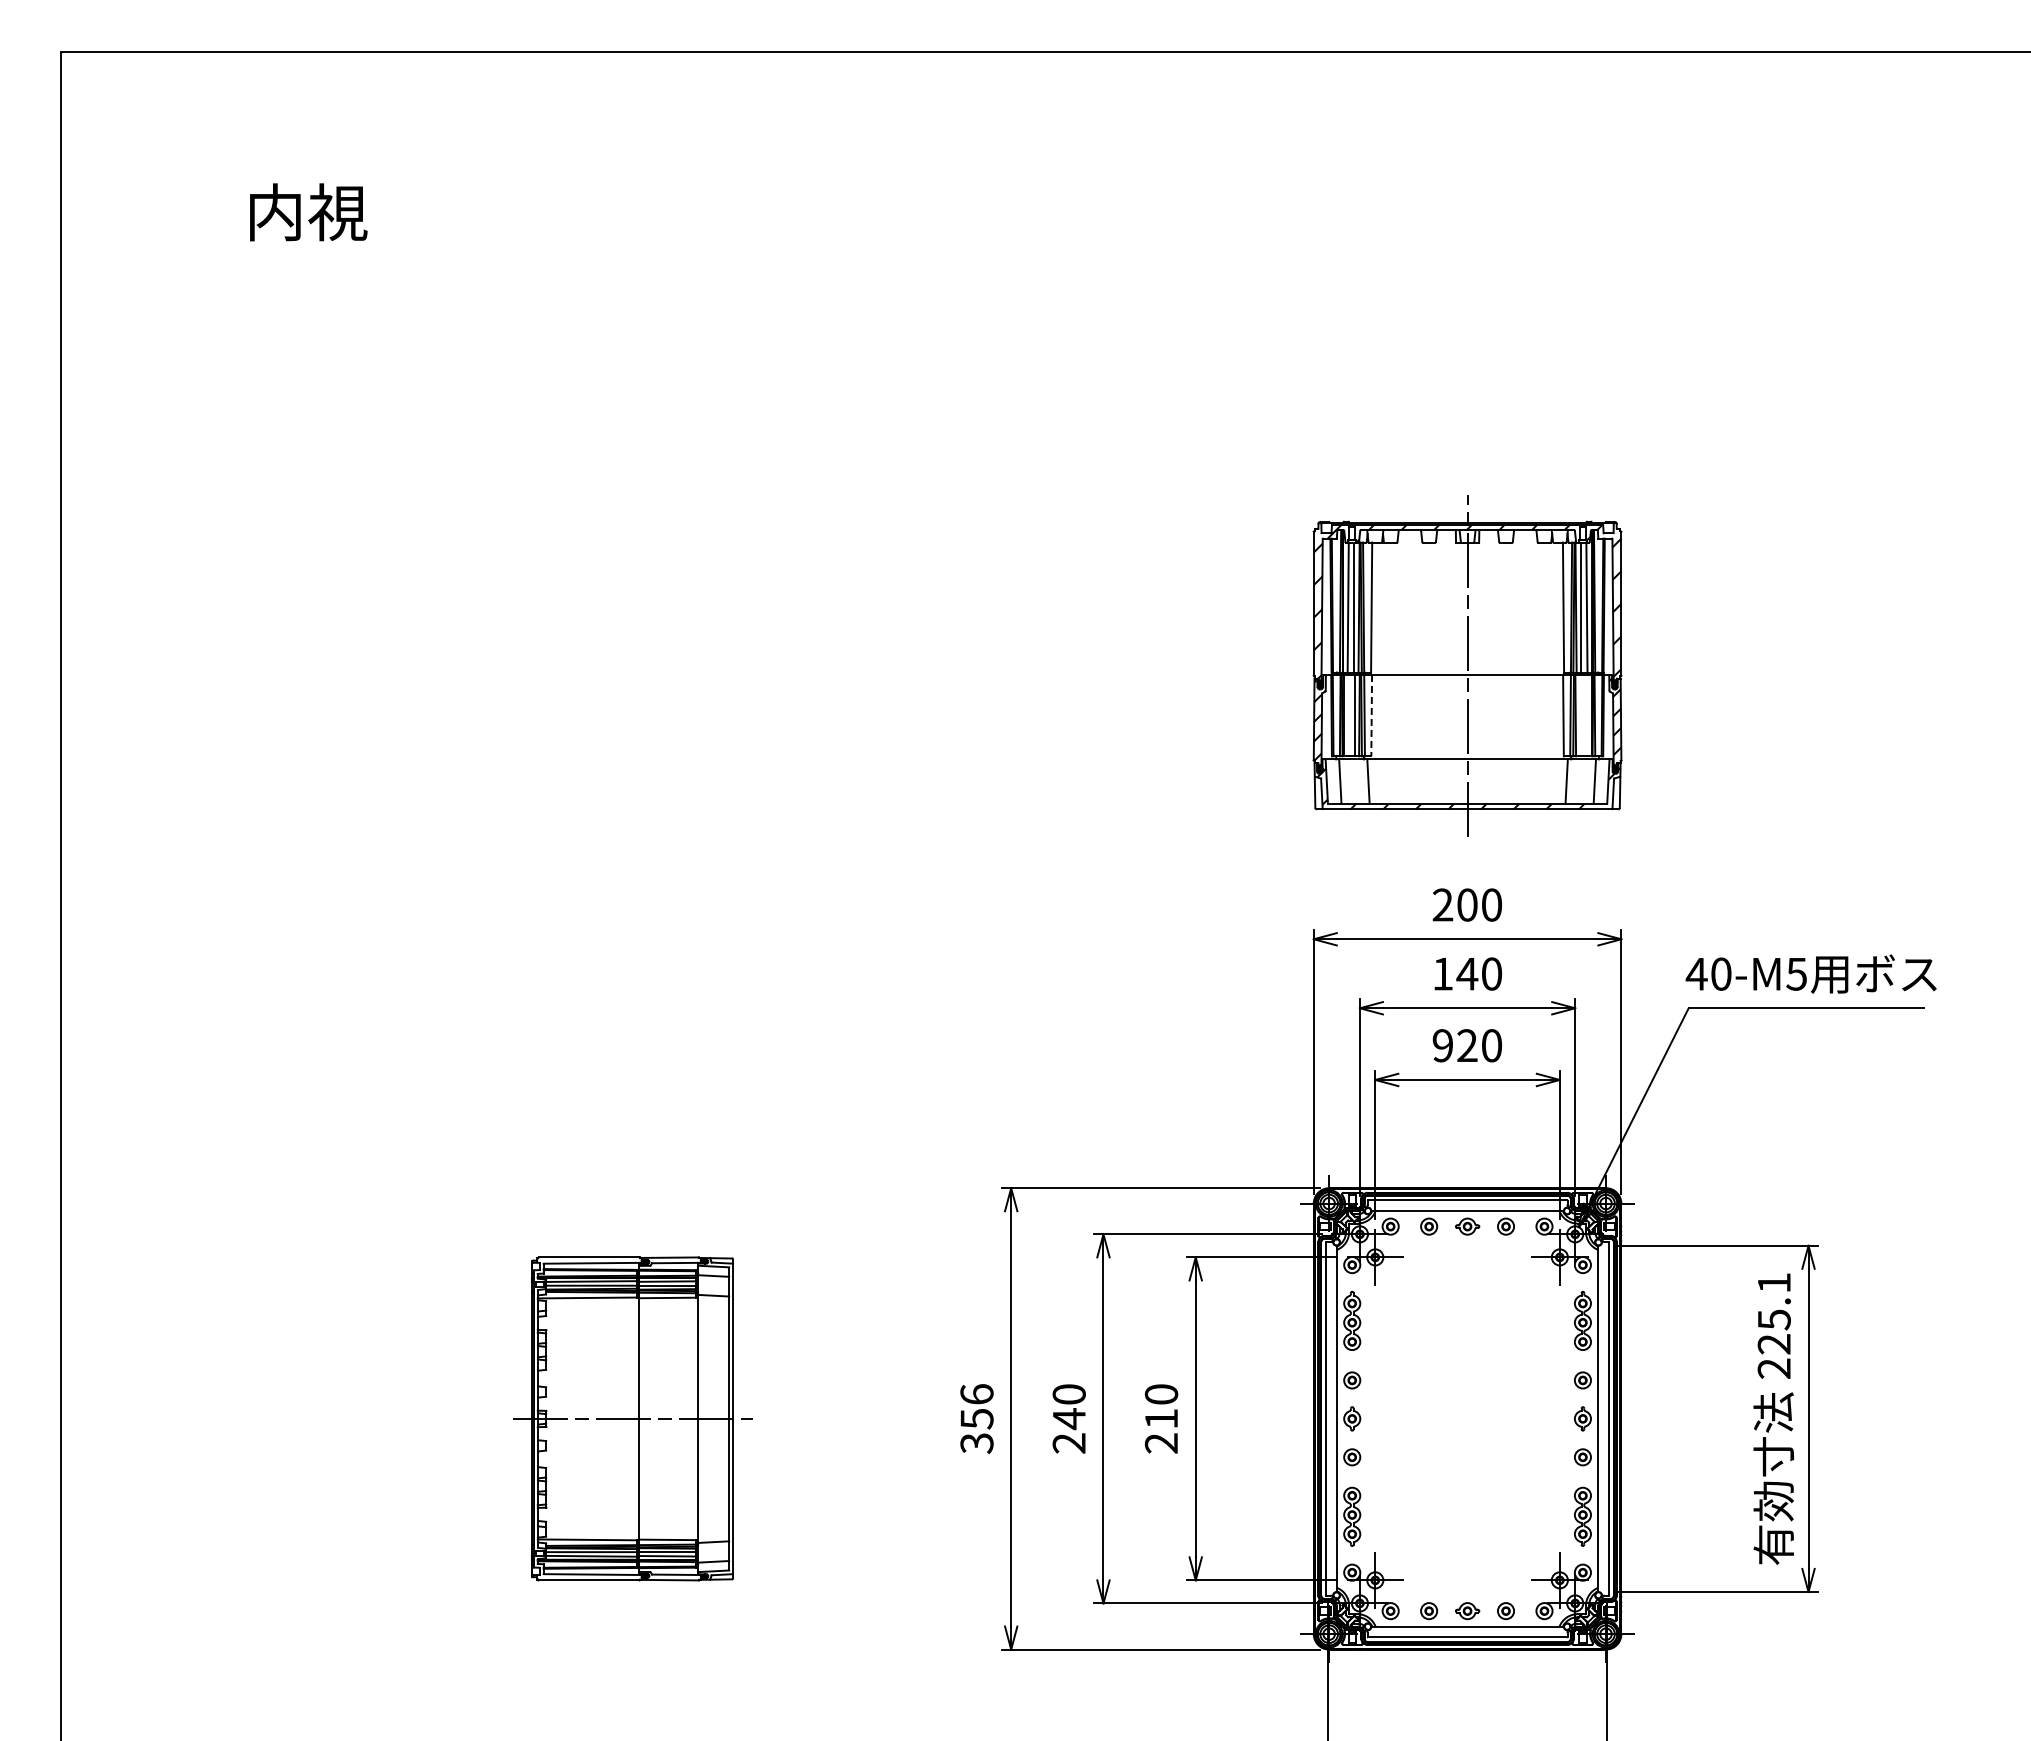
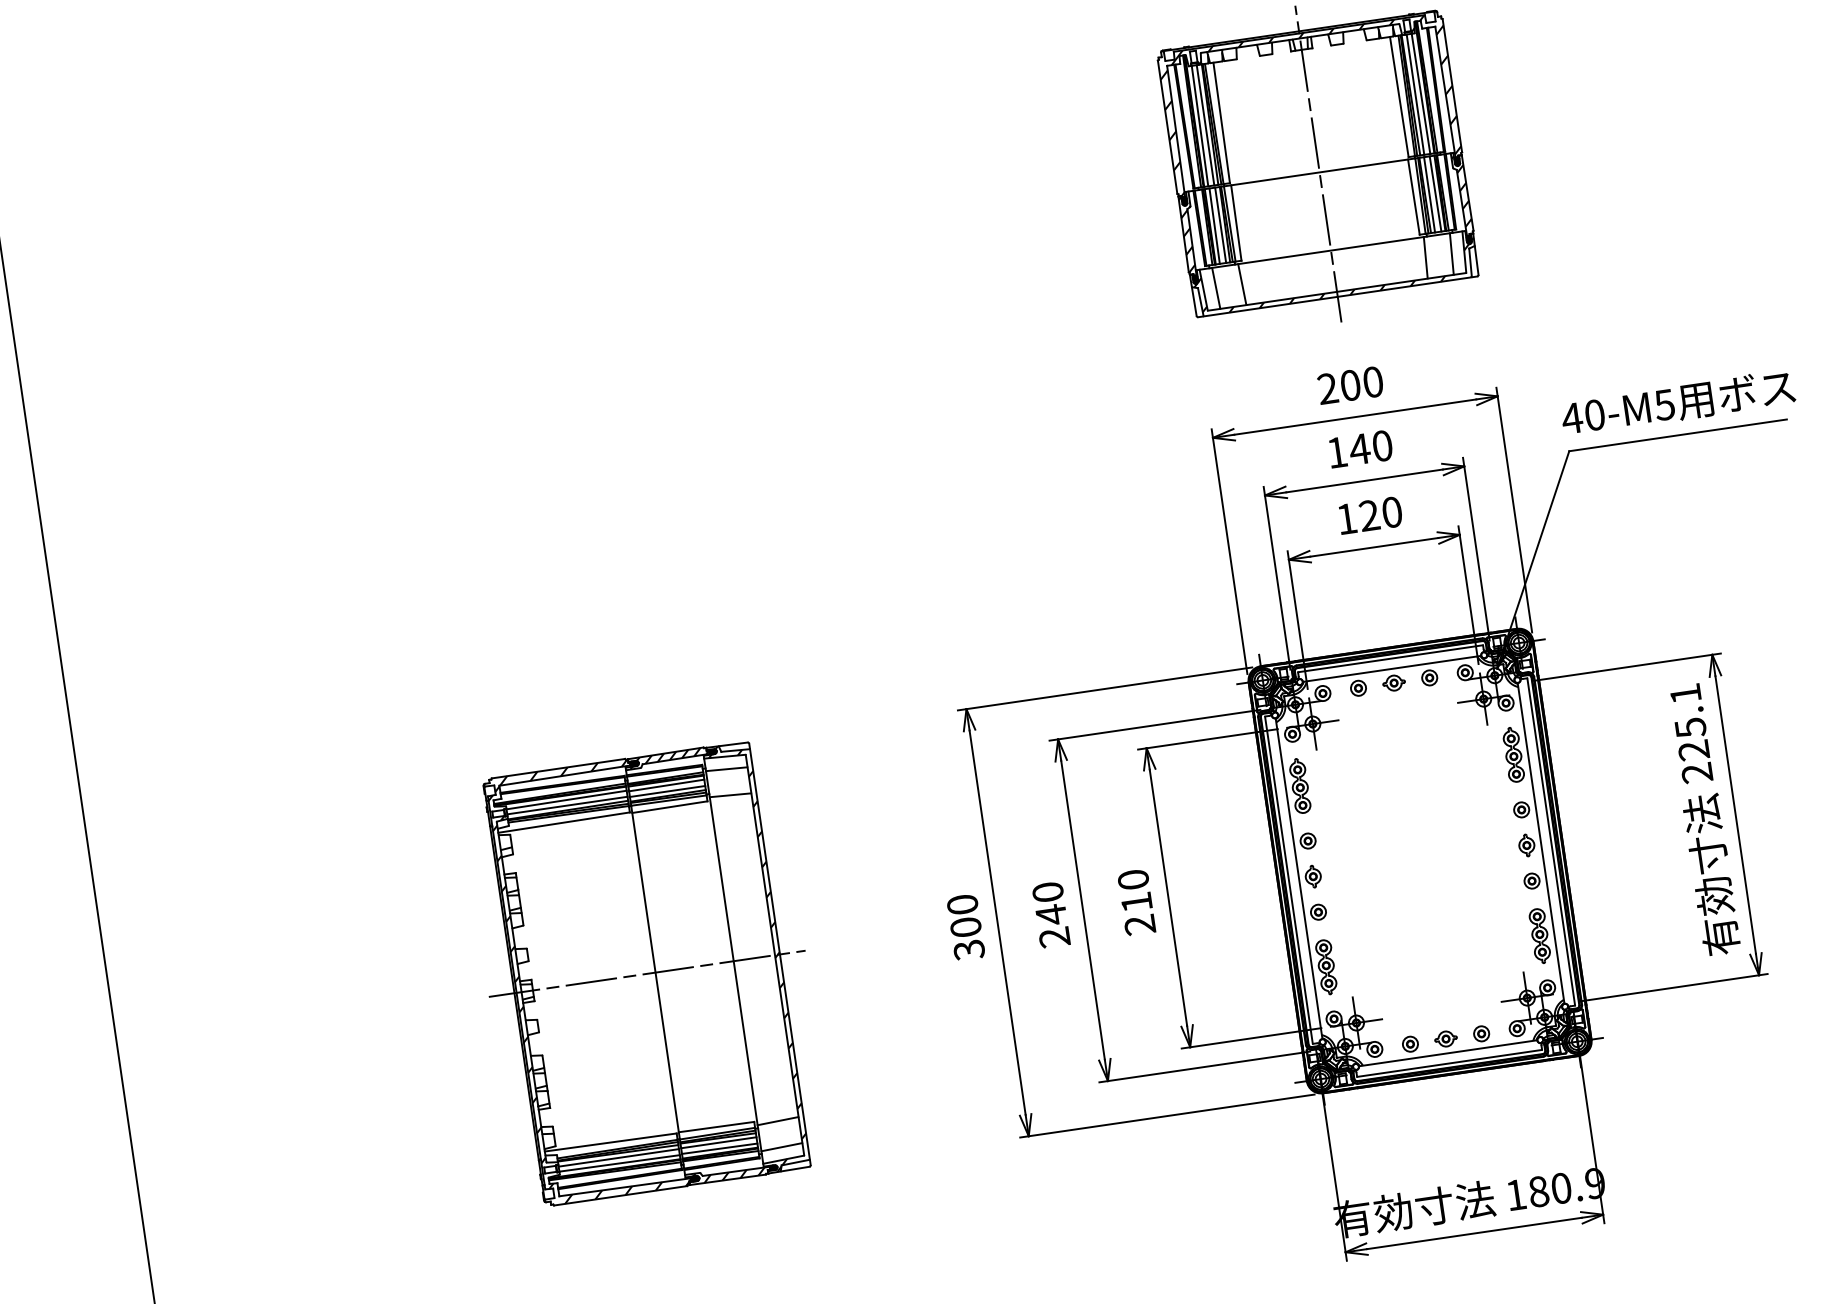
line: (1347, 715) -> (1213, 226), added
line: (1371, 715) -> (1236, 222), dashed -> solid
line: (1580, 715) -> (1429, 194), added
line: (1586, 715) -> (1435, 193), added
text: (1442, 1045) -> (1346, 518), 920 -> 120
text: (976, 1406) -> (963, 915), 356 -> 300
part: (632, 1418) -> (646, 973), size x1.43

